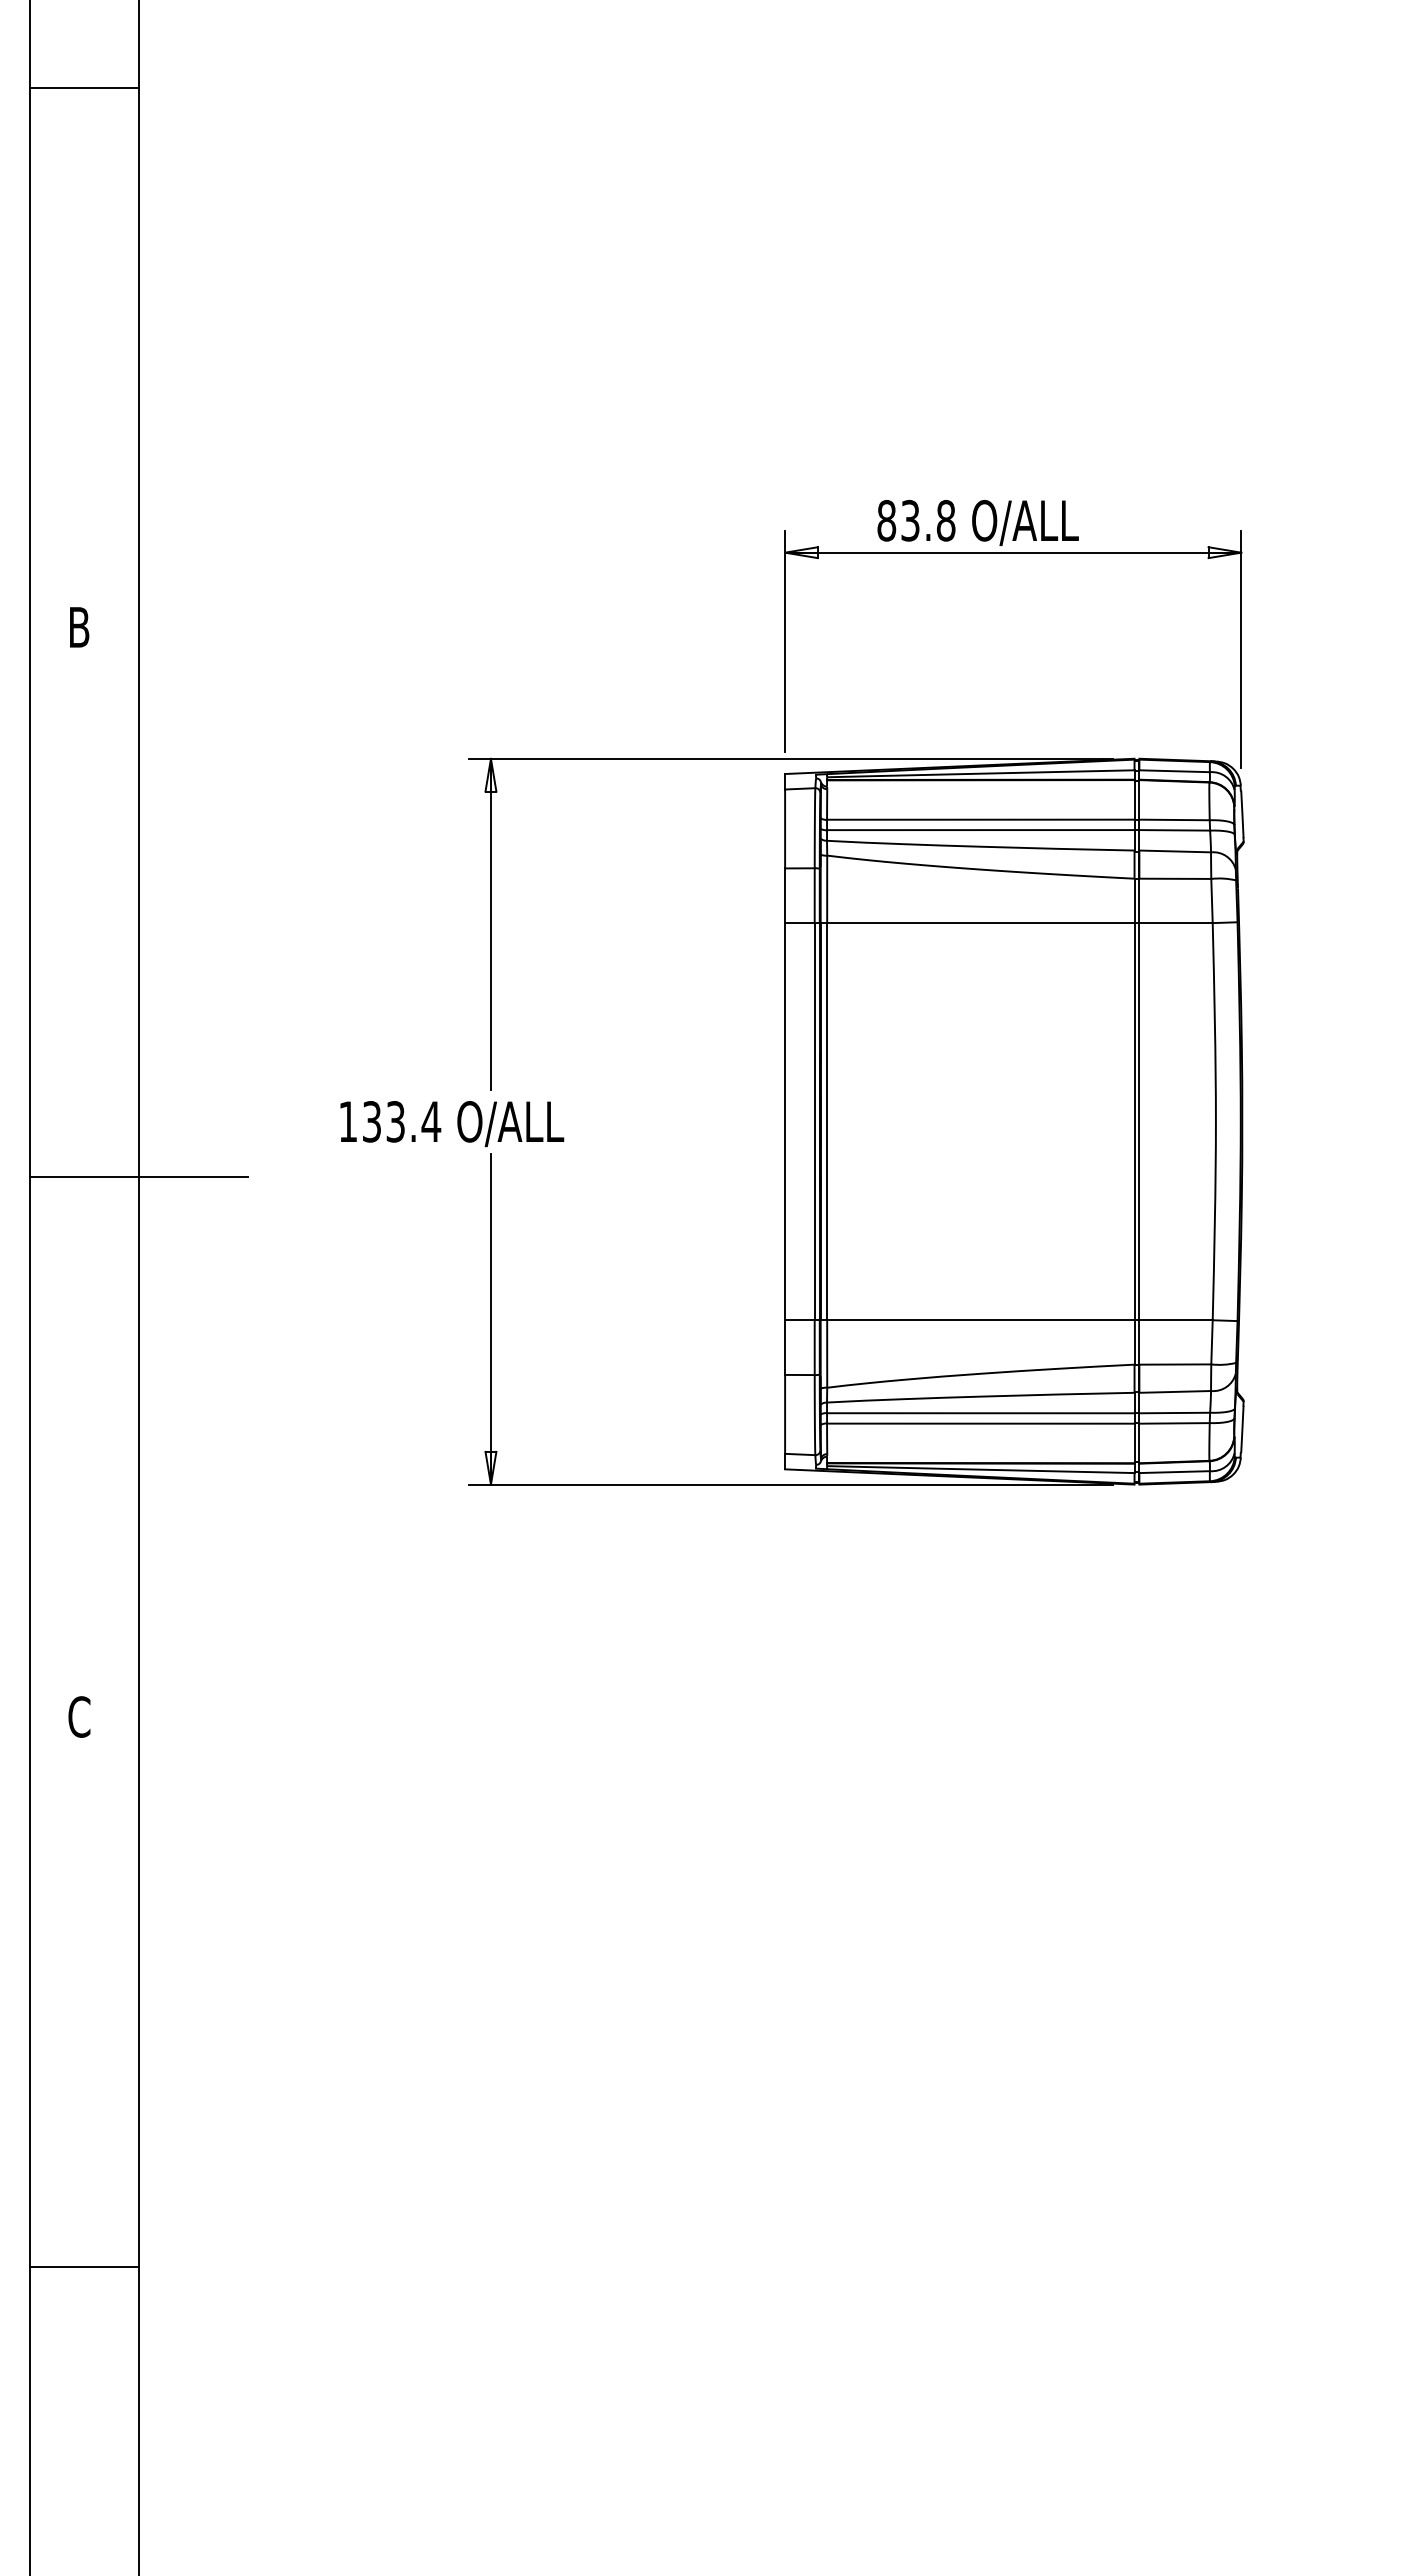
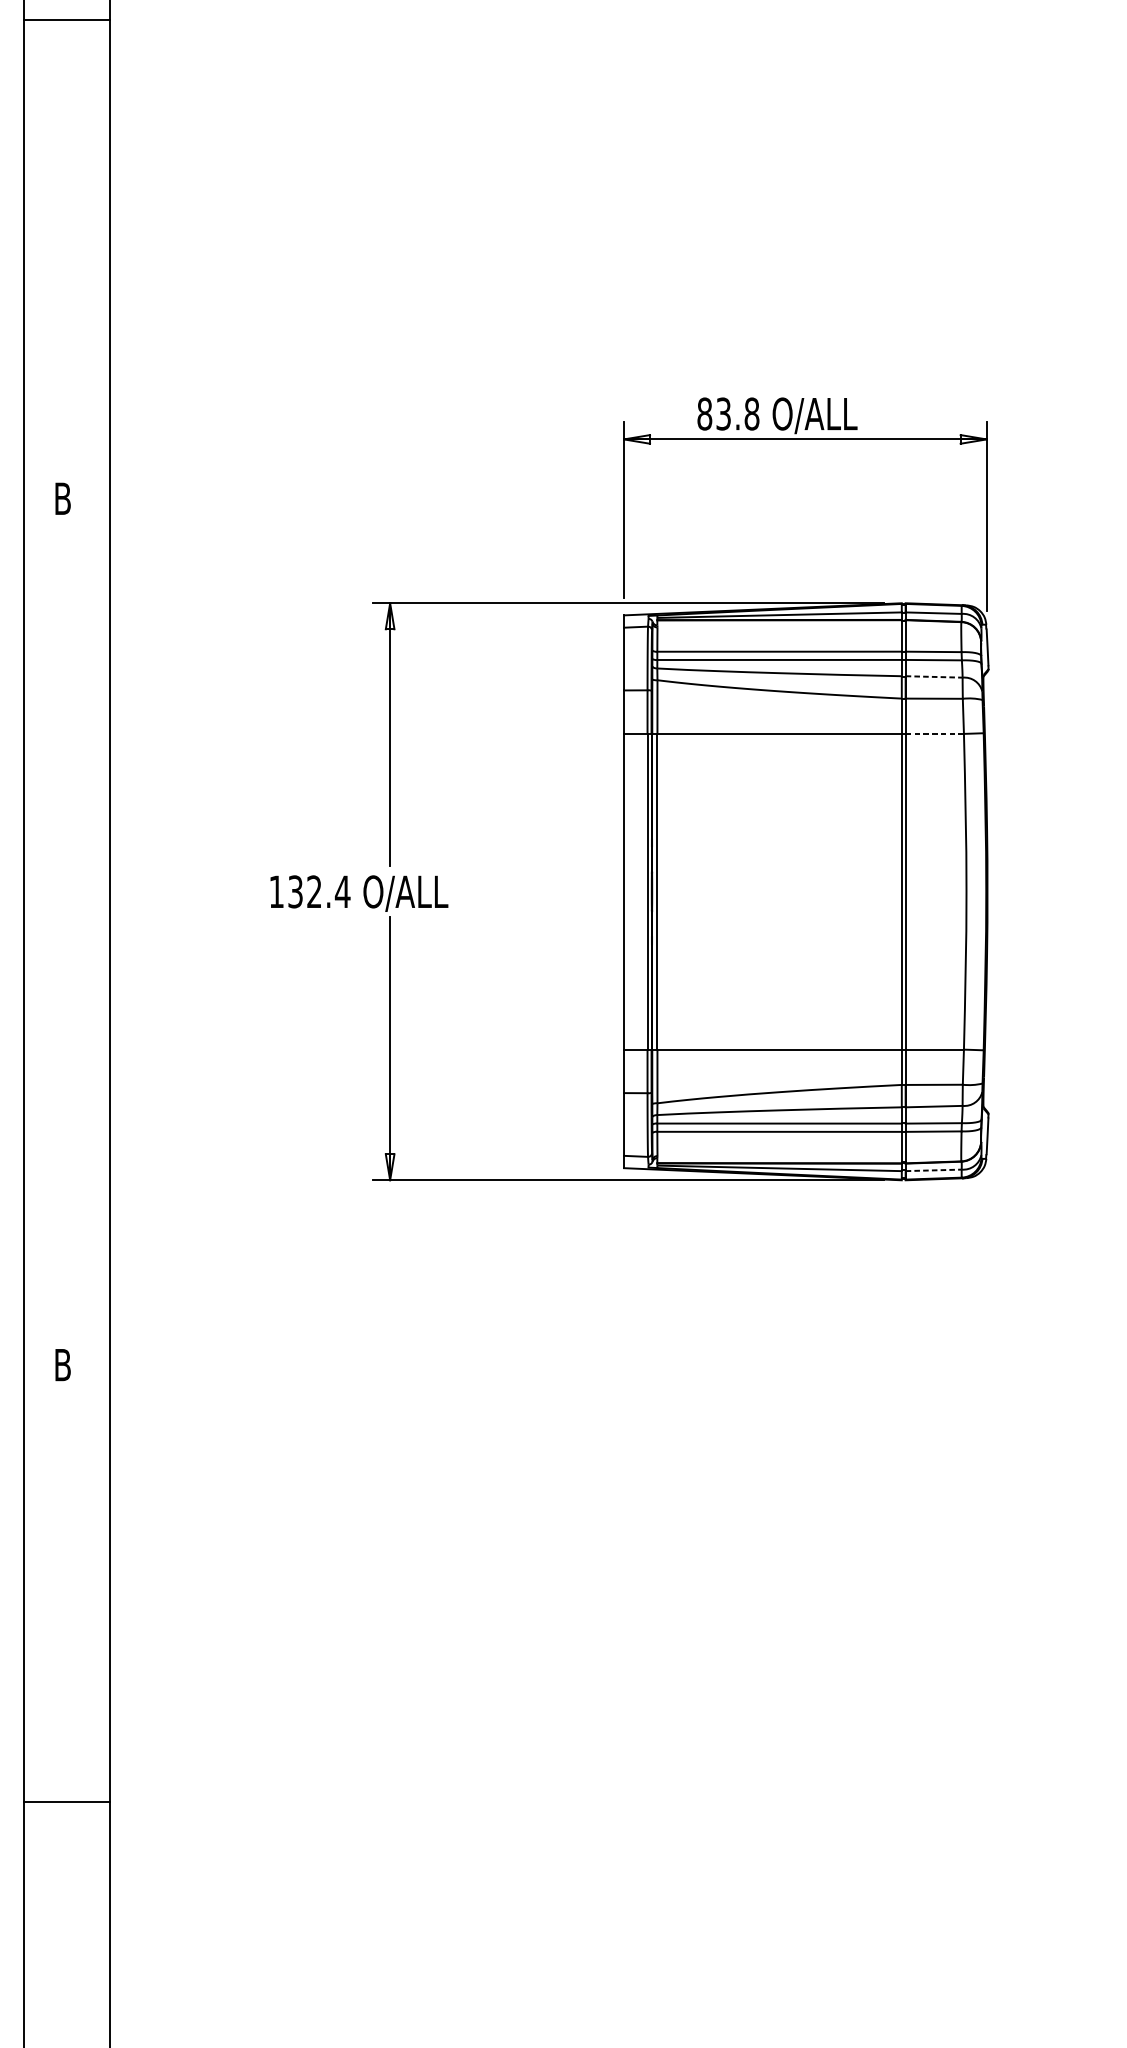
line: (84, 87) -> (67, 19), moved
line: (1175, 851) -> (934, 676), solid -> dashed
line: (1176, 923) -> (935, 734), solid -> dashed
text: (395, 1121) -> (314, 891), 133.4 -> 132.4
line: (138, 1177) -> (109, 936), removed
line: (1175, 1472) -> (934, 1170), solid -> dashed
text: (79, 1716) -> (63, 1364), C -> B

